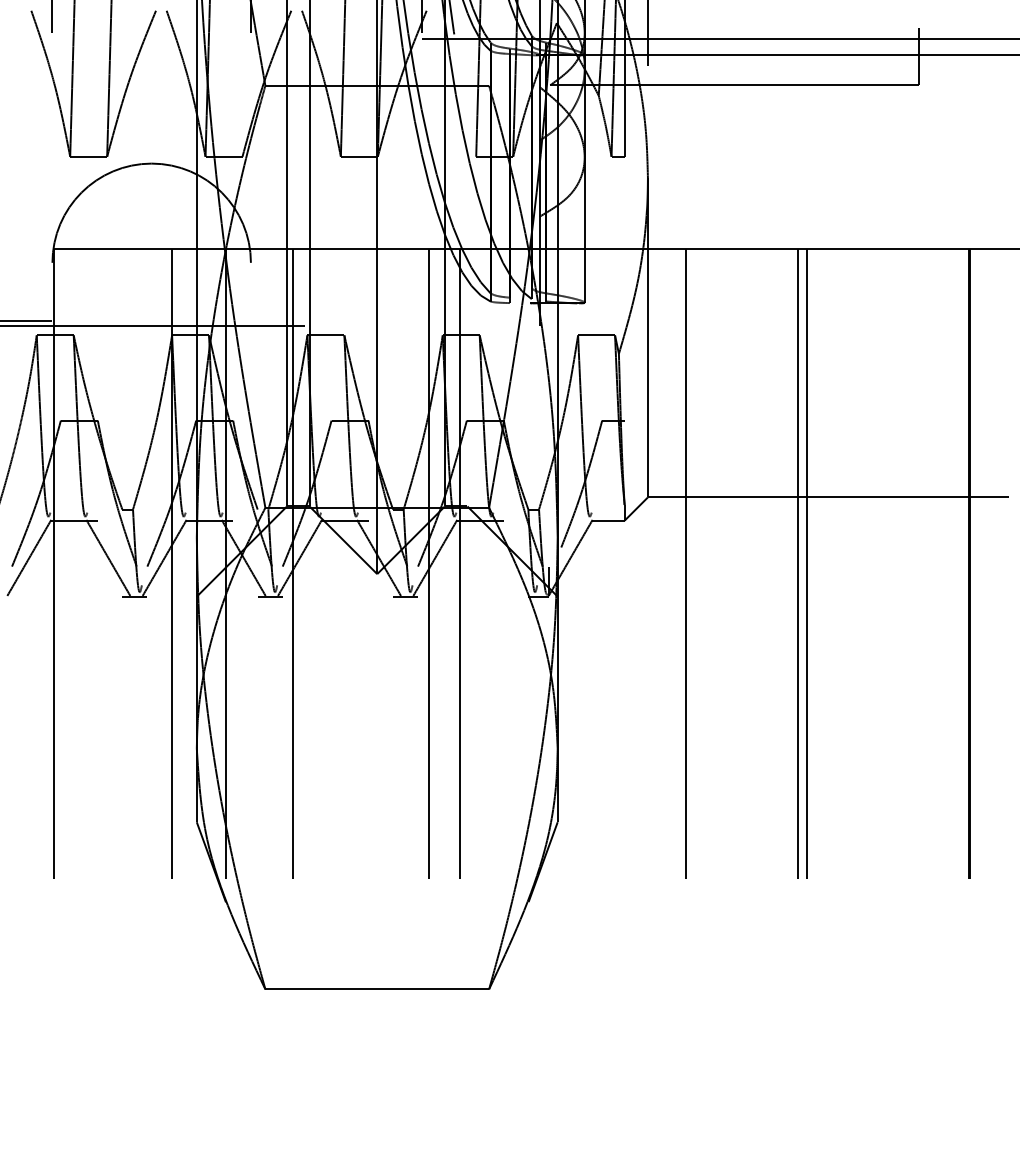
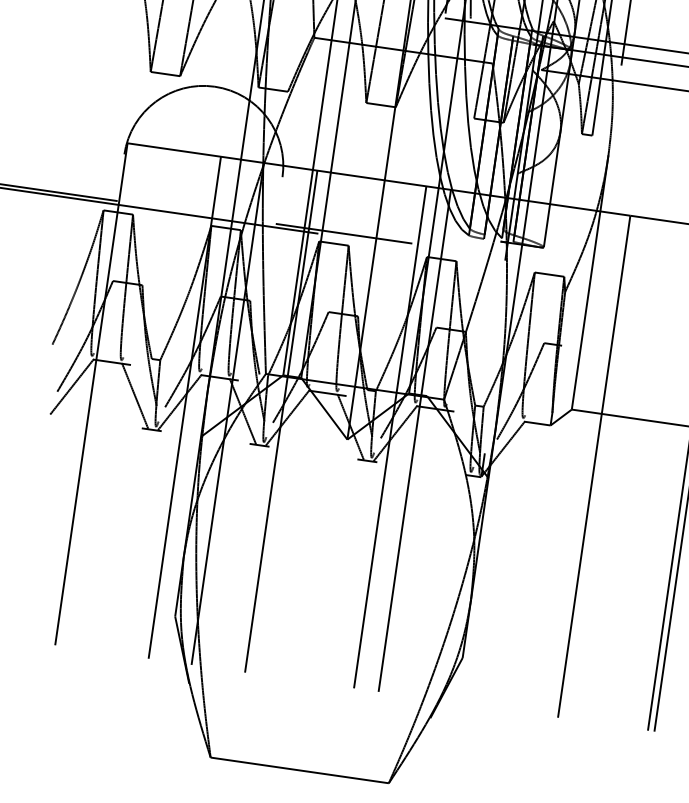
line: (336, 321) -> (343, 233), added

